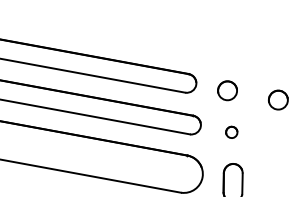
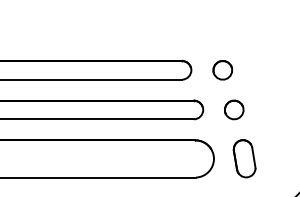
part: (278, 100) -> (273, 70), removed
part: (232, 131) -> (234, 109), size x1.67

